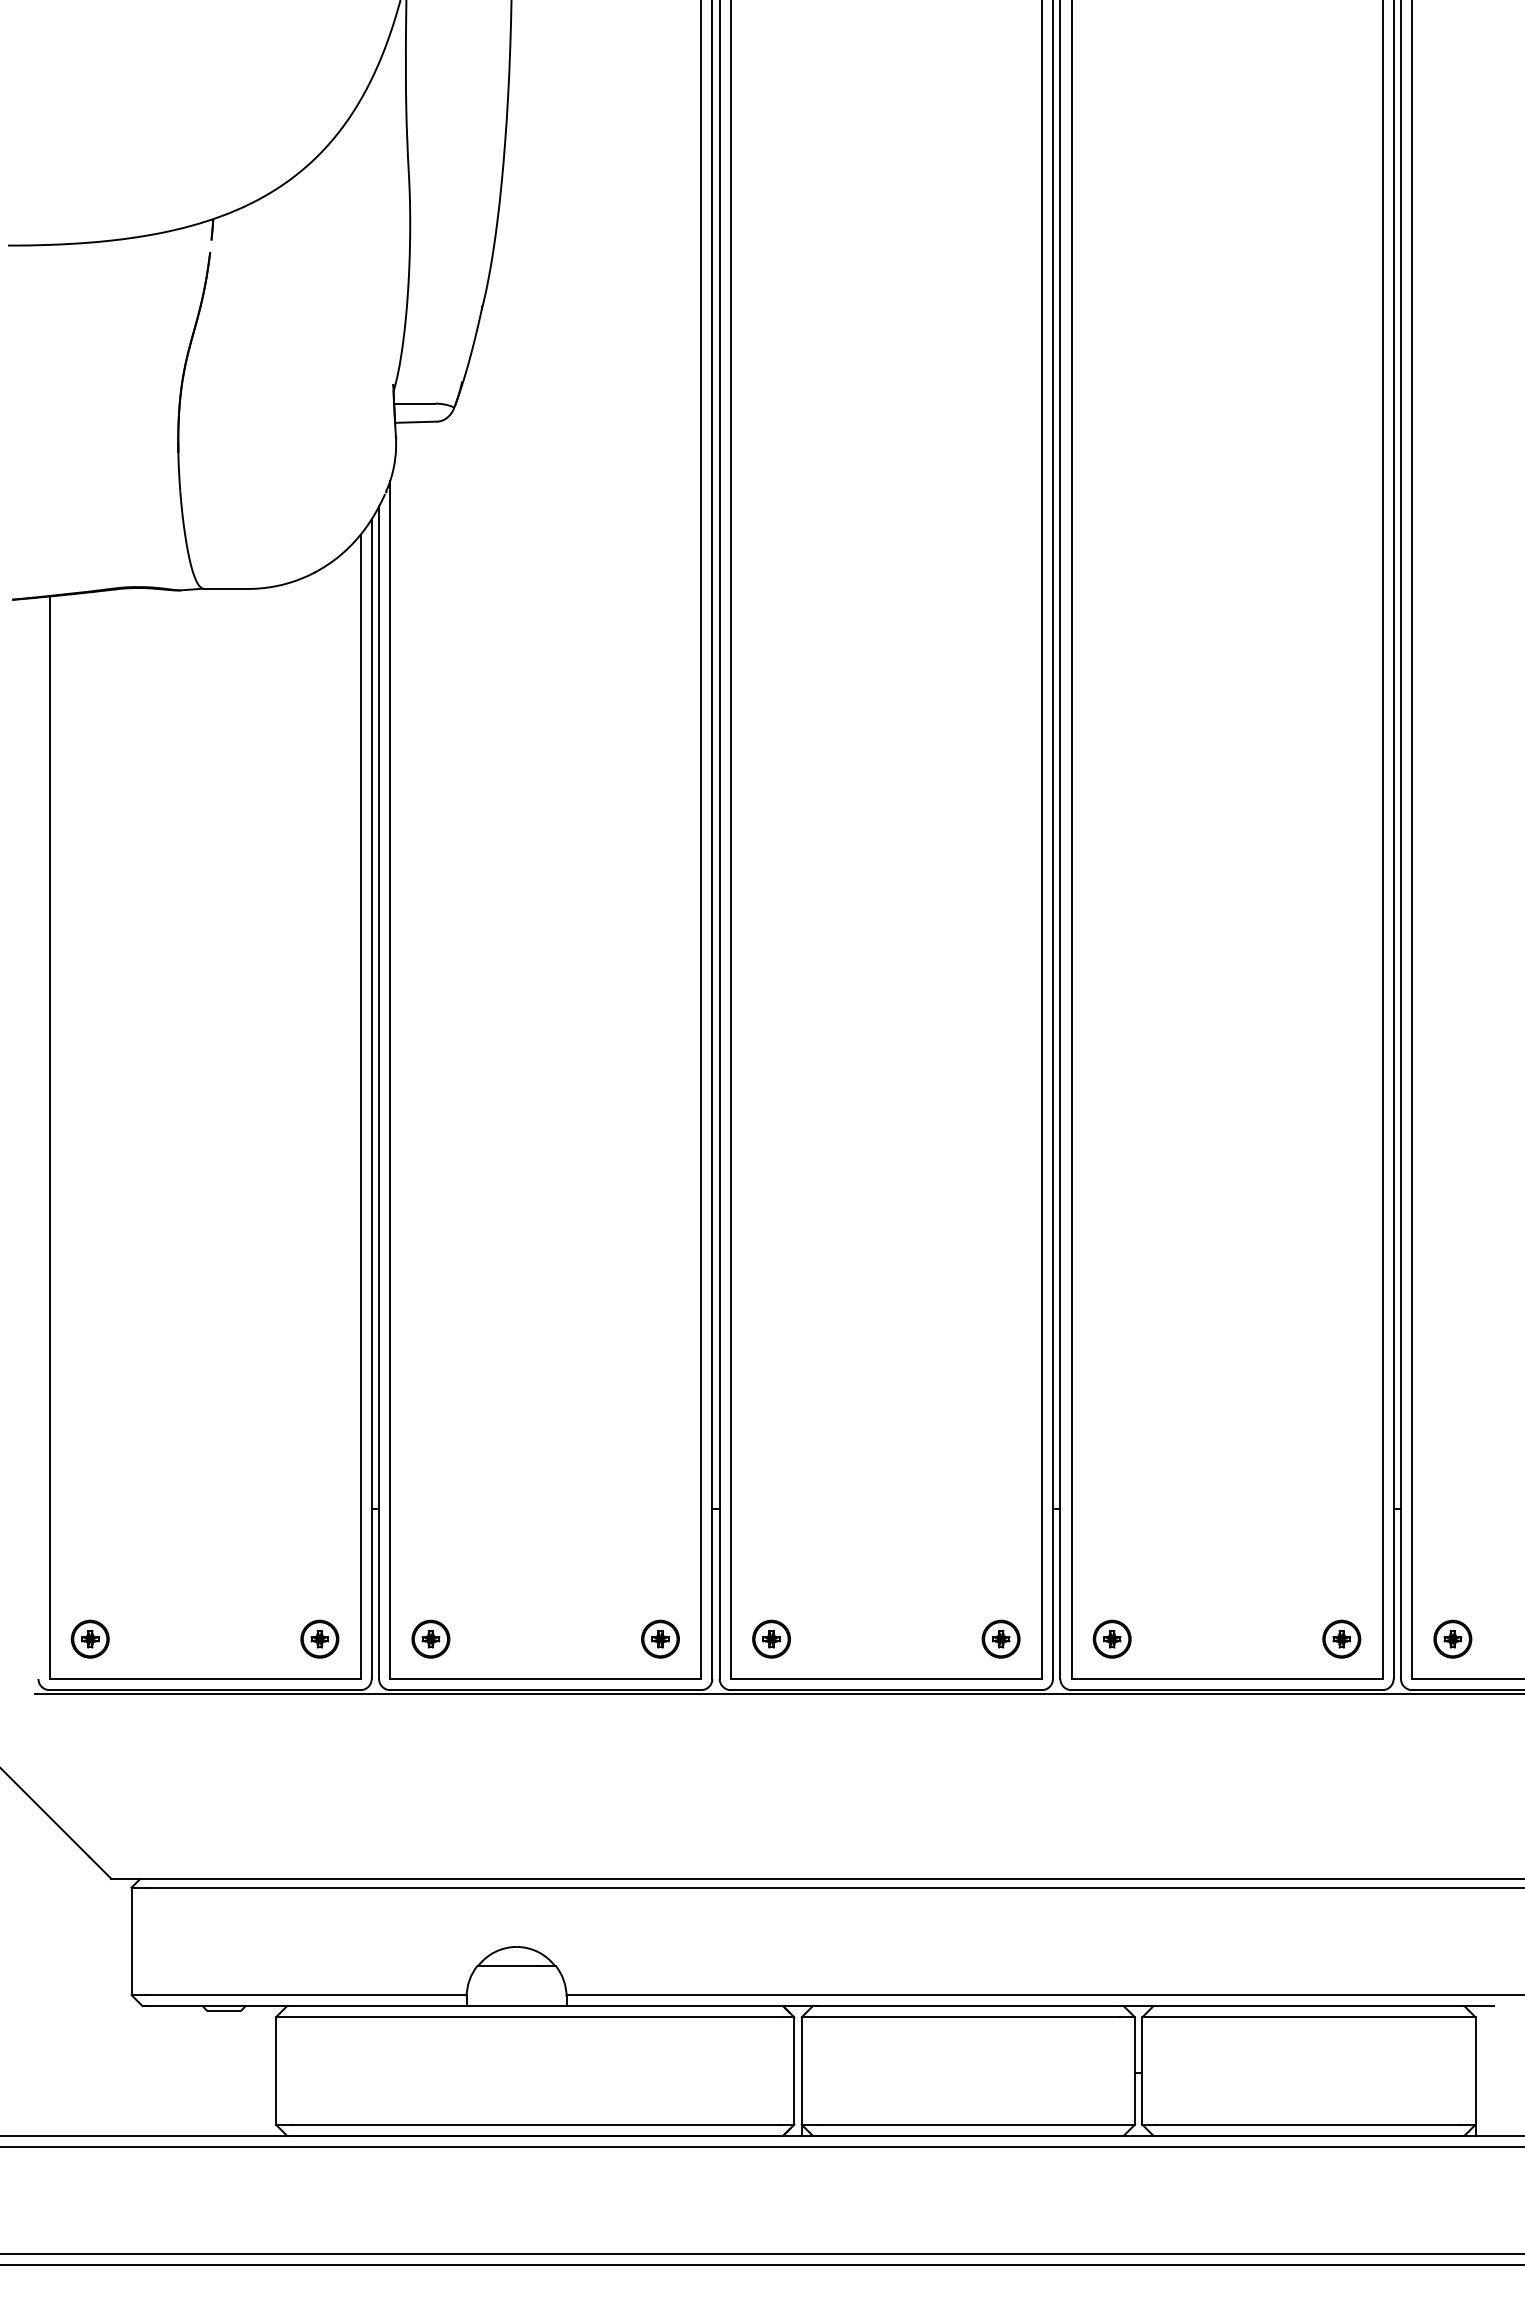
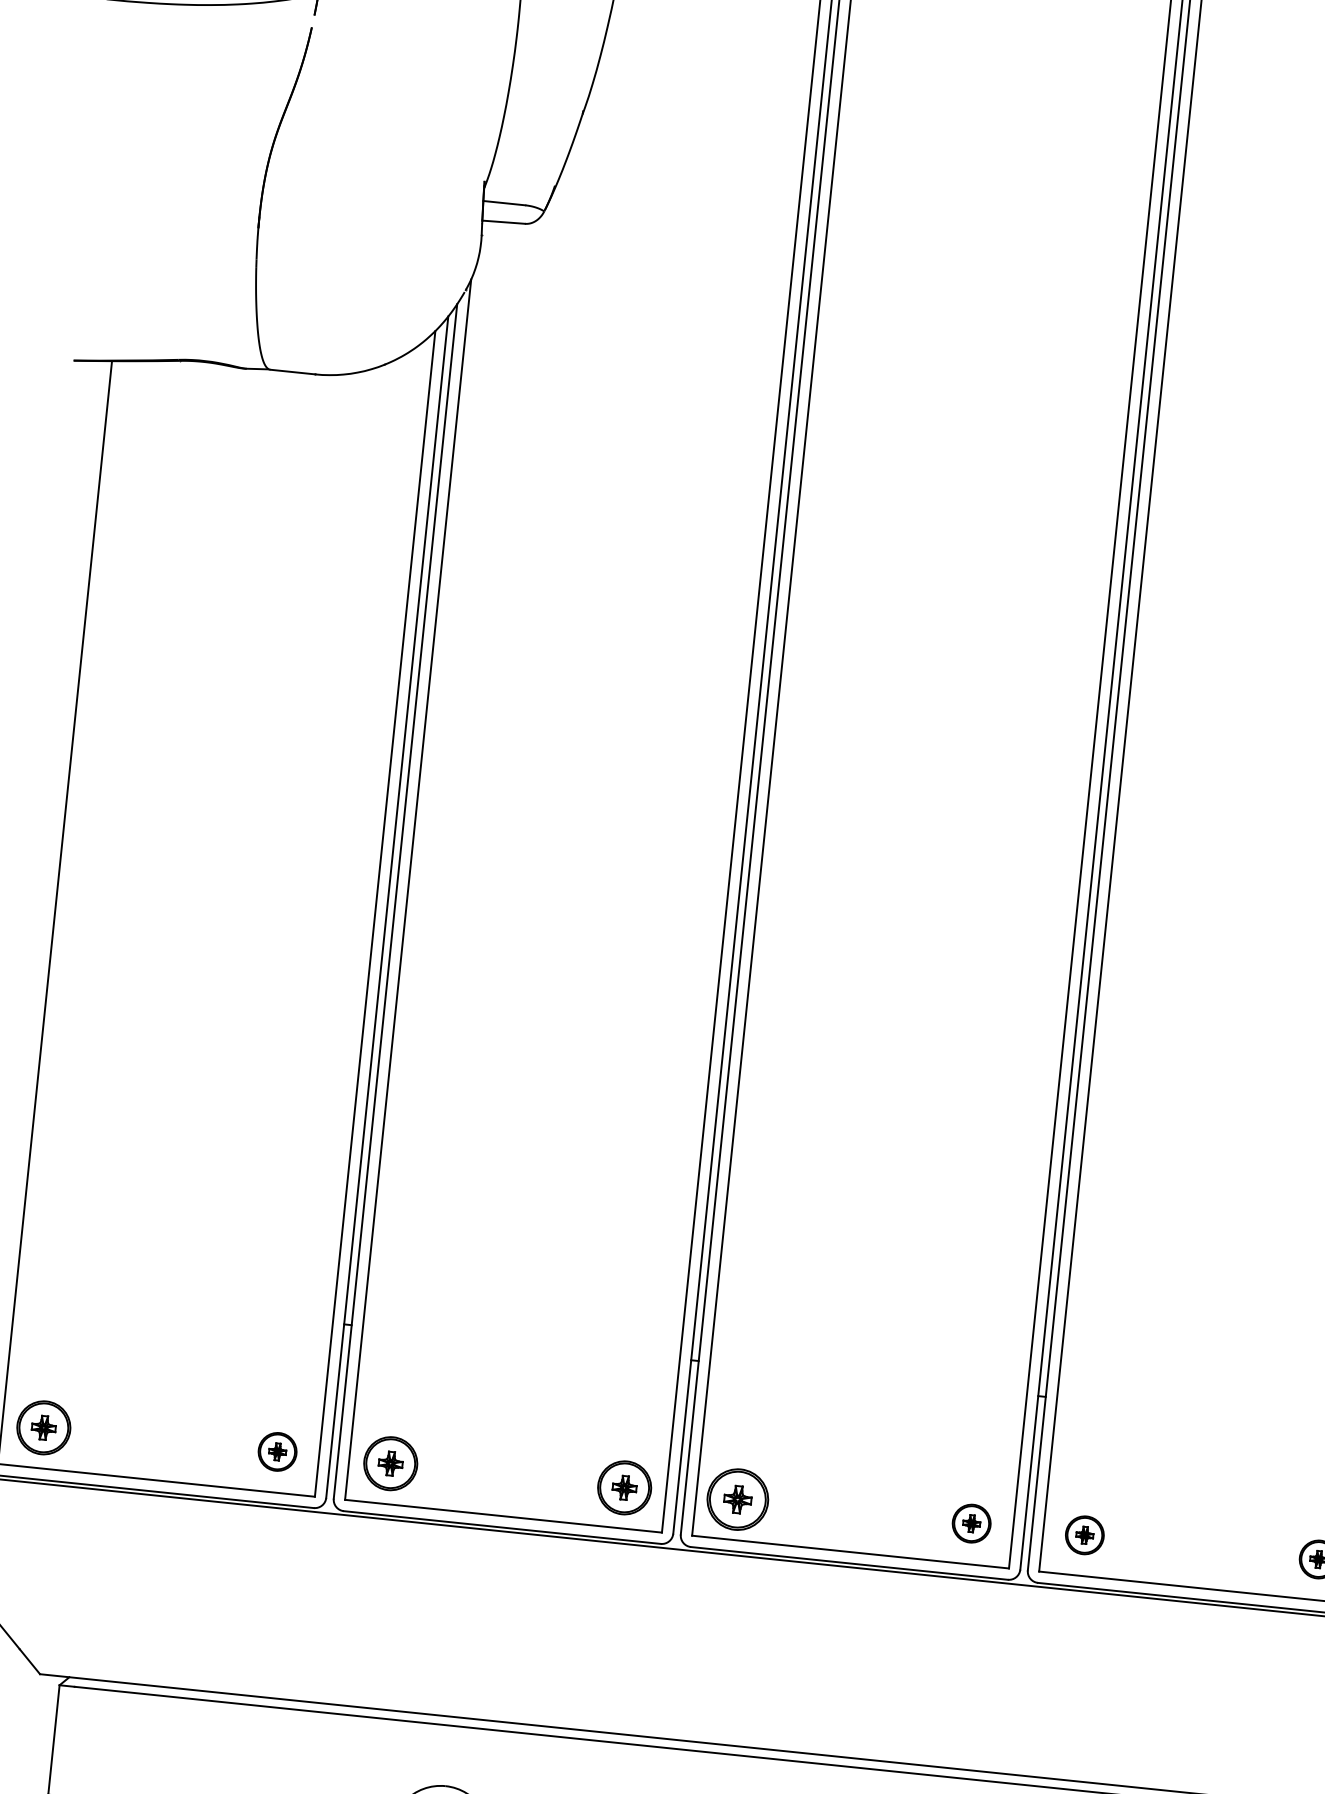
part: (89, 1638) -> (43, 1426), size x1.4
part: (430, 1638) -> (390, 1462), size x1.4
part: (660, 1638) -> (624, 1487), size x1.4
part: (771, 1638) -> (737, 1498), size x1.6

